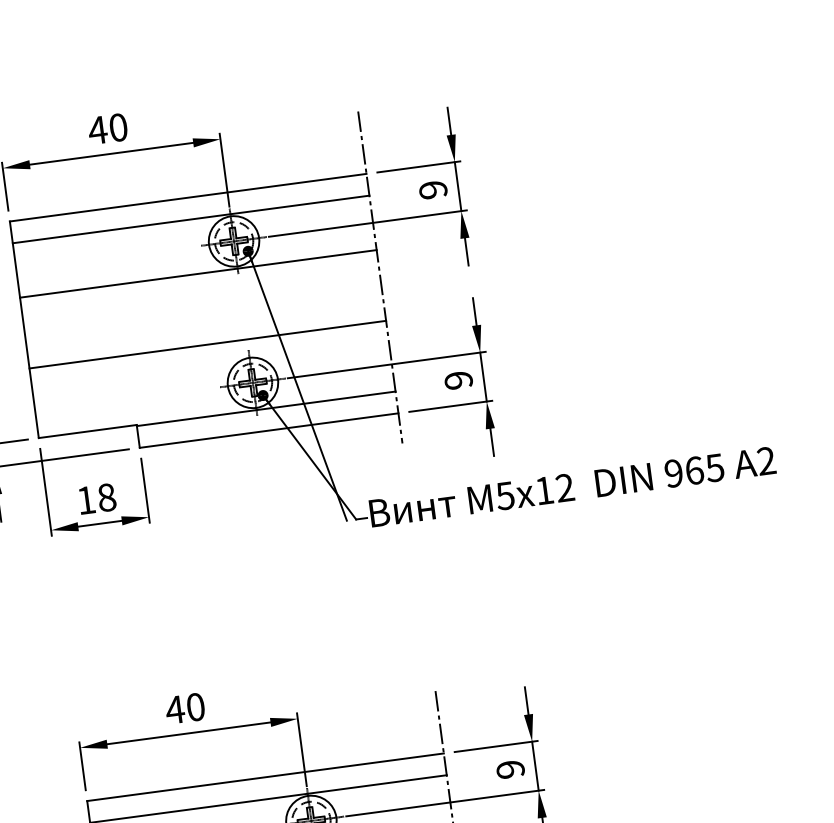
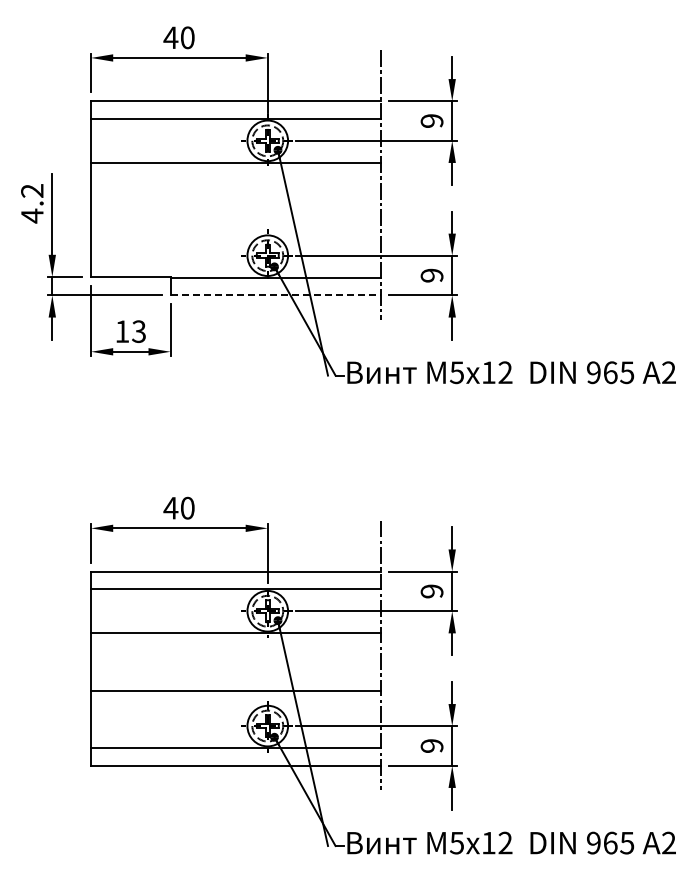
line: (207, 344) -> (235, 220), removed
line: (269, 430) -> (275, 295), solid -> dashed
text: (107, 497) -> (139, 331), 18 -> 13

